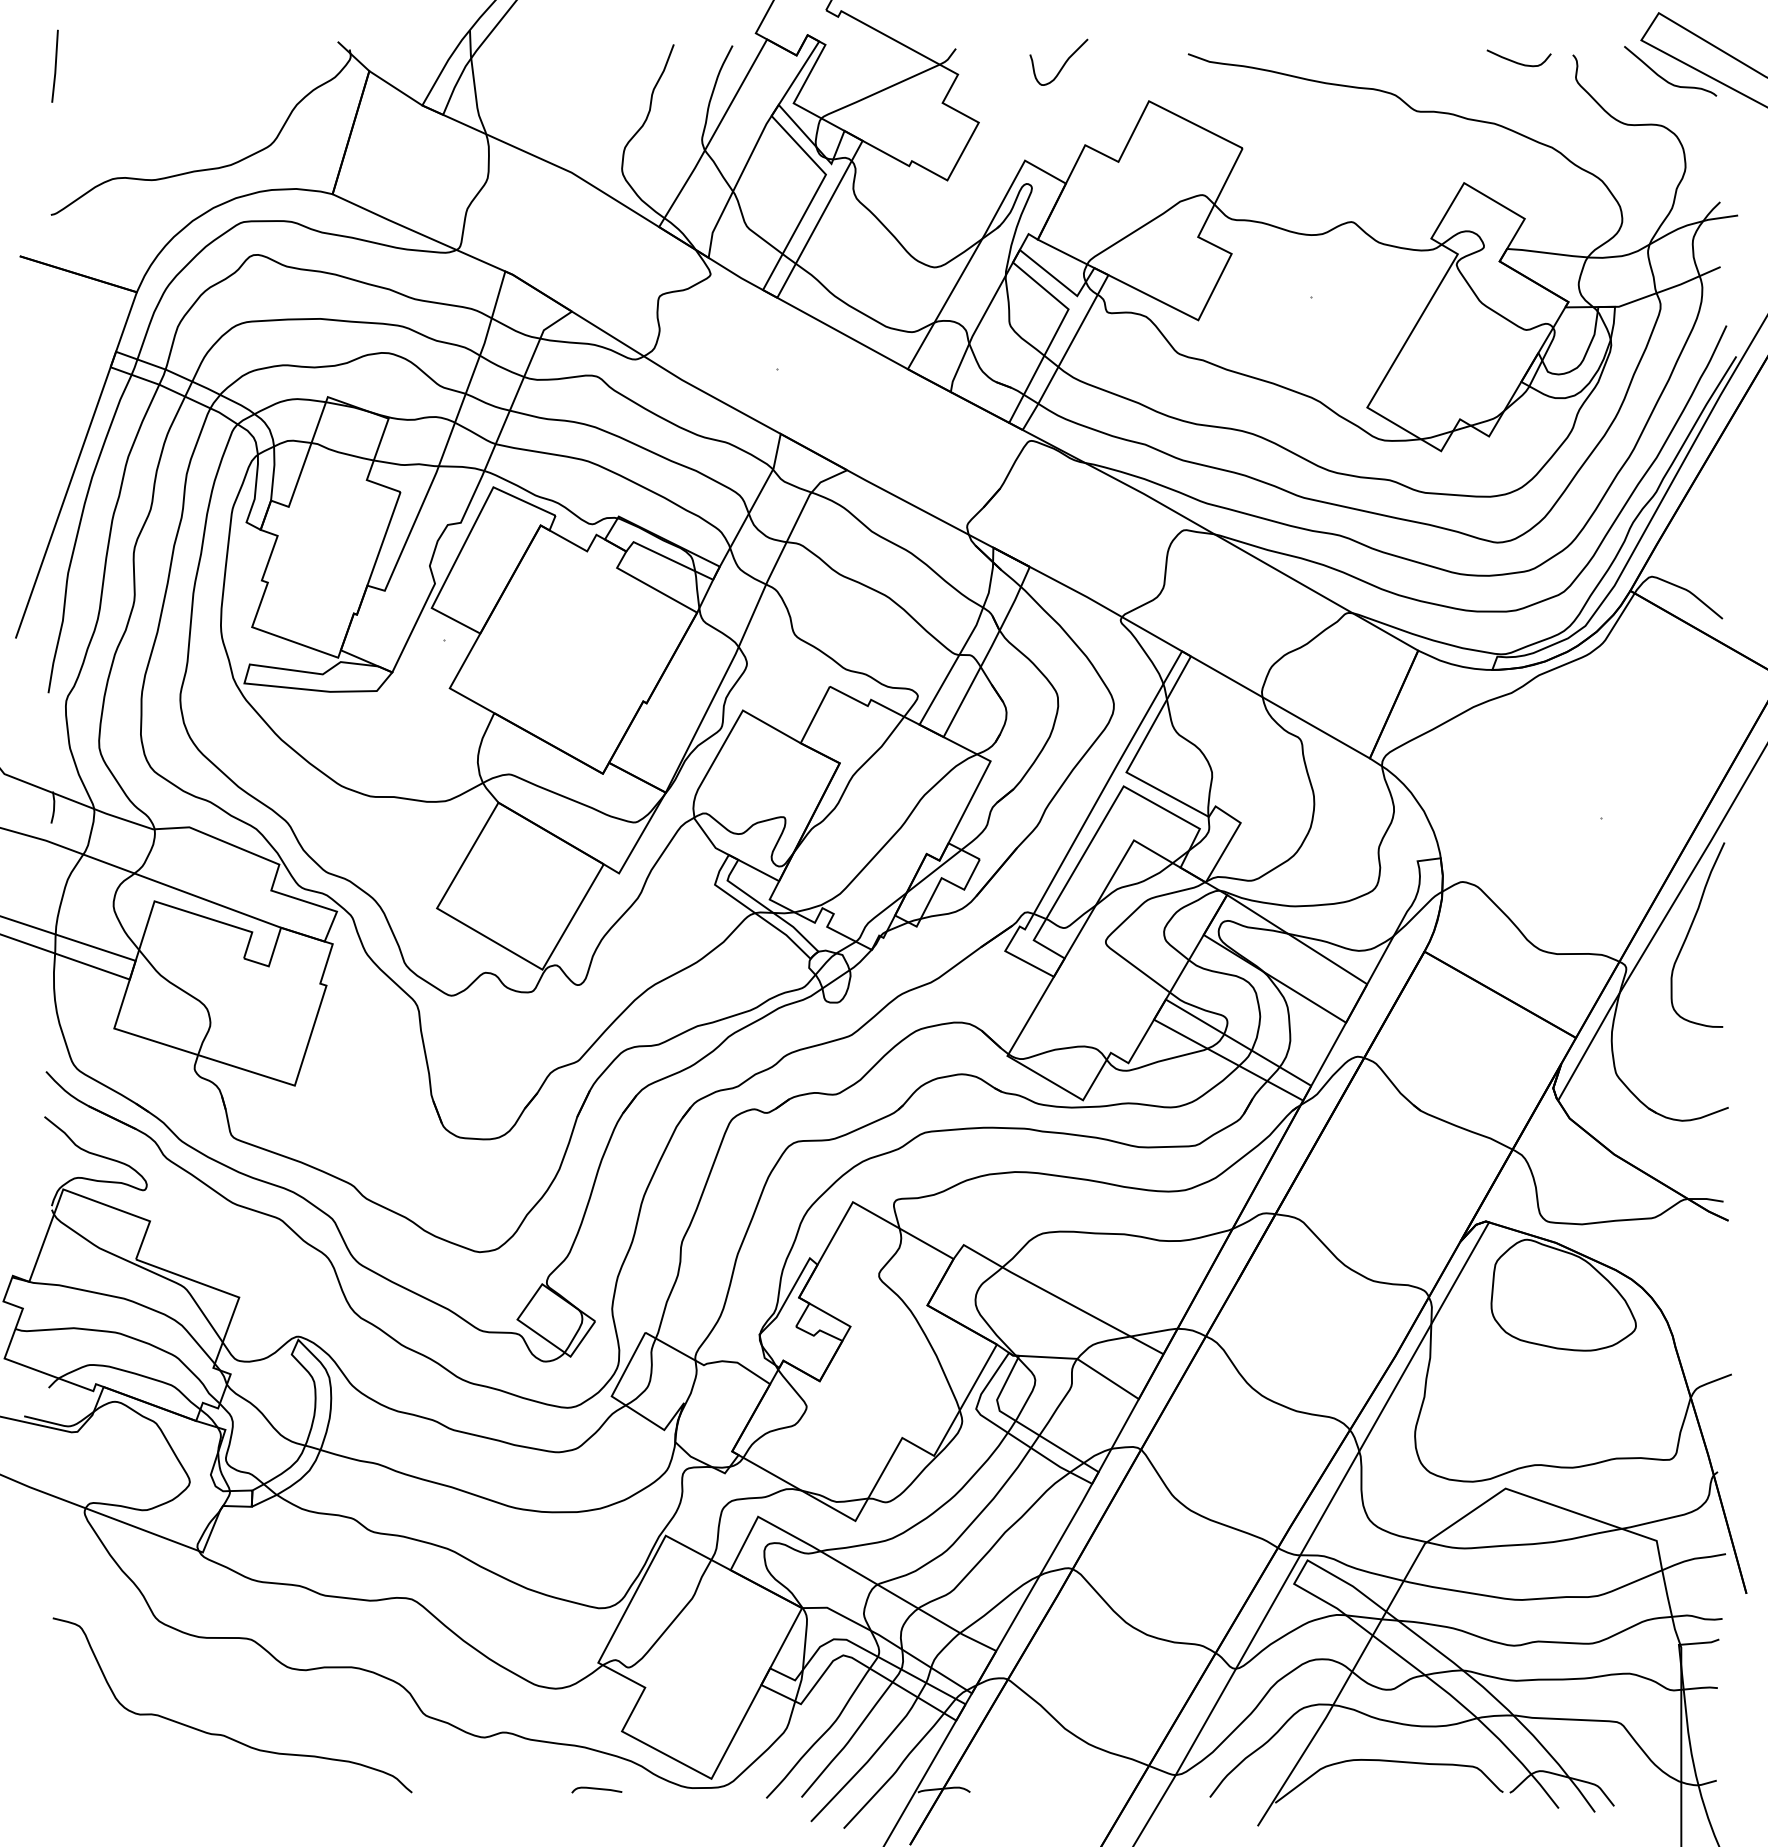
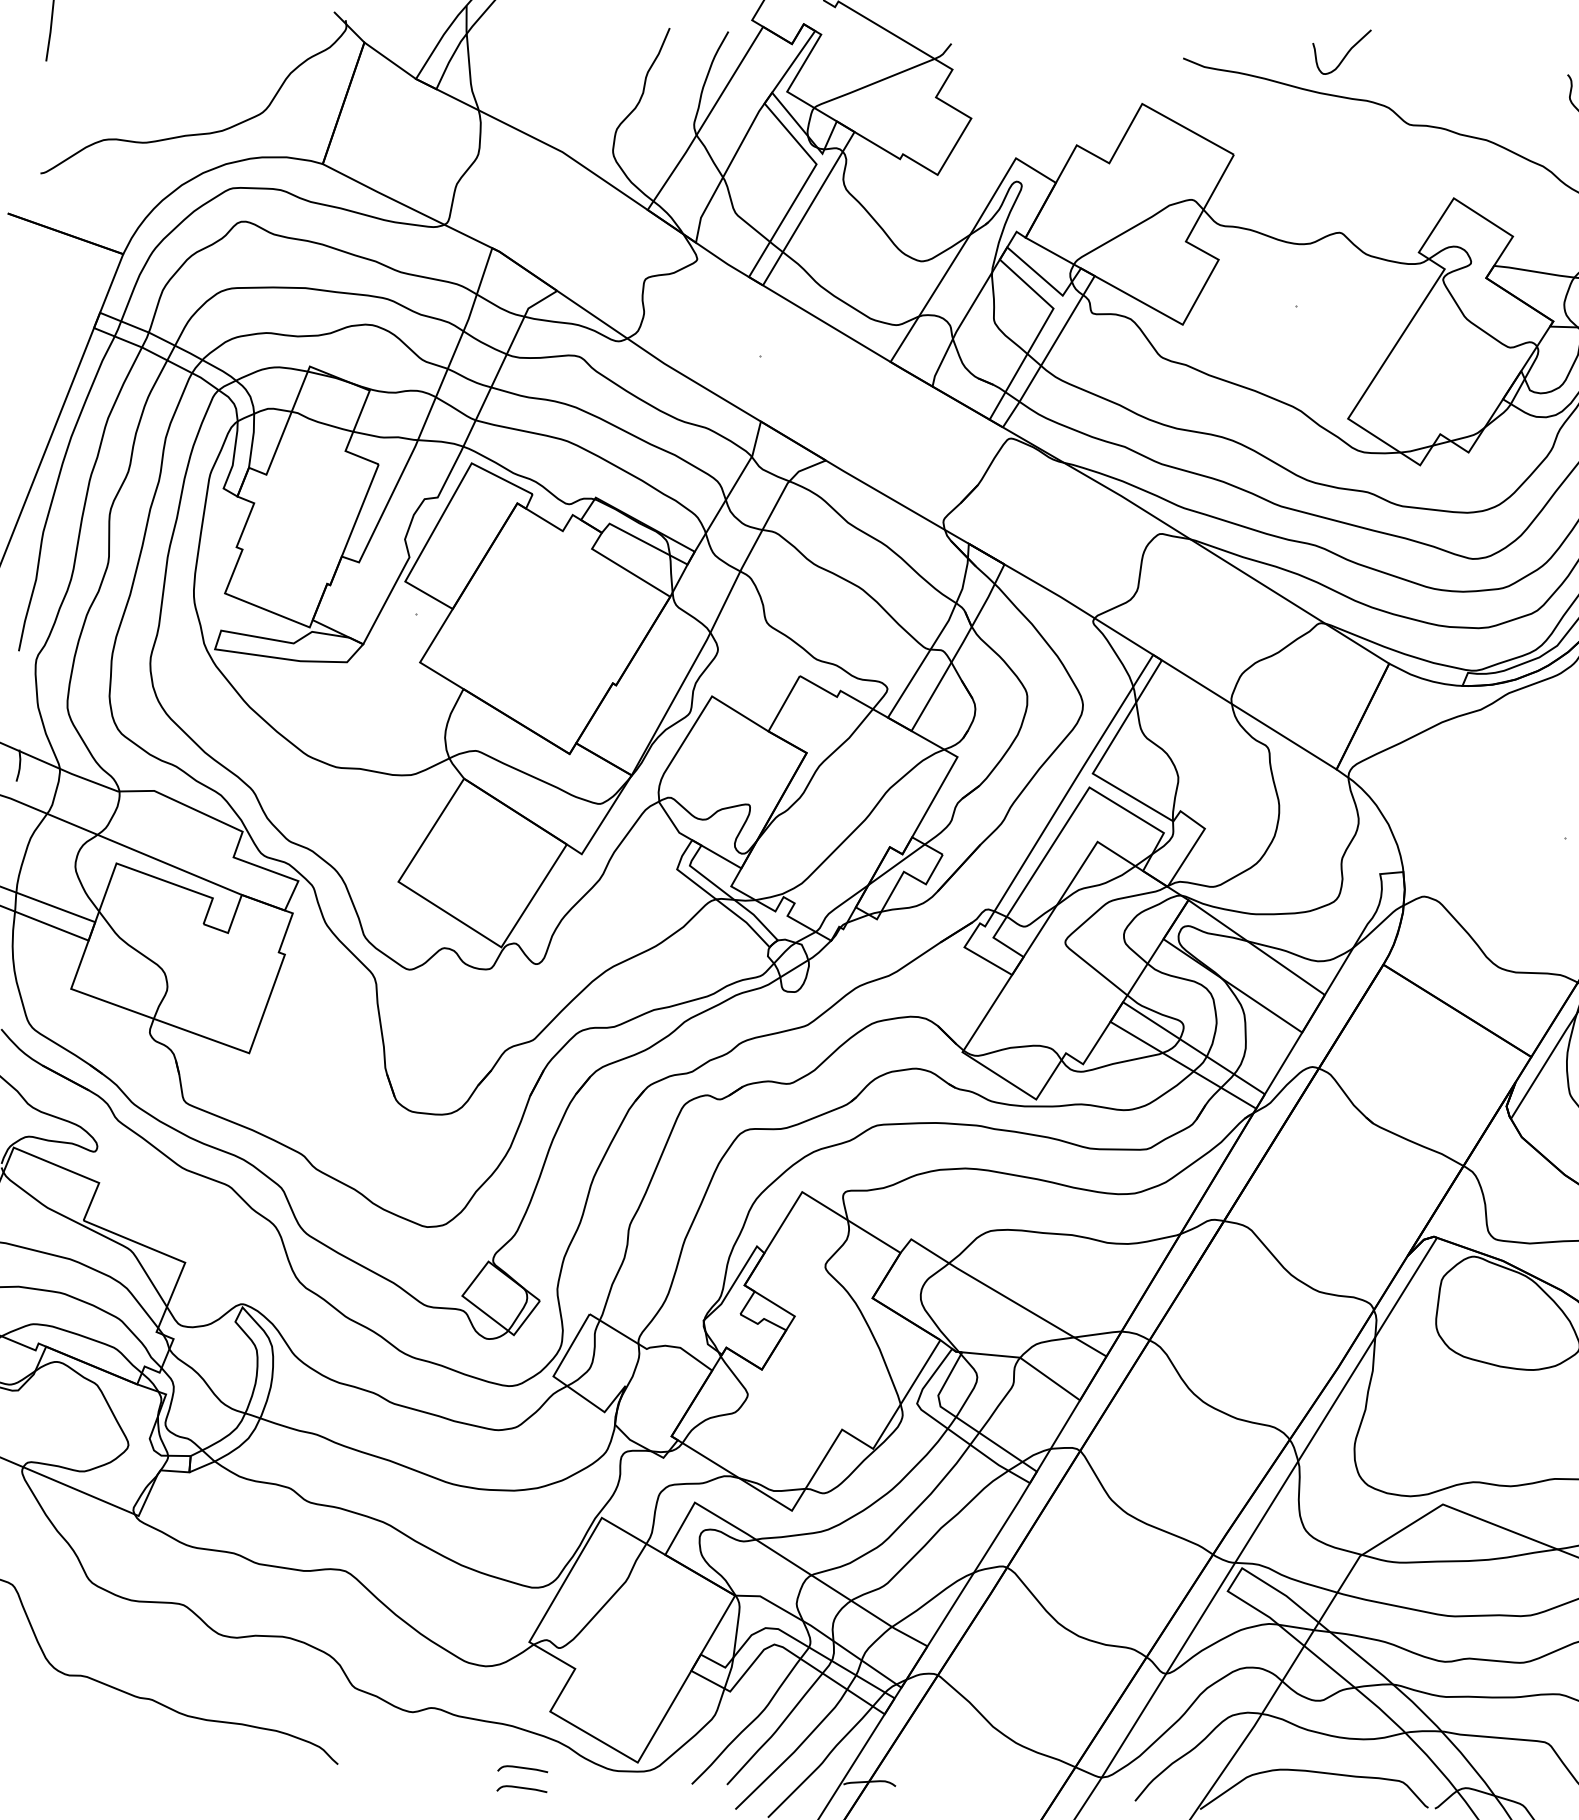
curve: (1516, 61) -> (1511, 78), removed
curve: (1062, 65) -> (1344, 55), moved
curve: (596, 1809) -> (521, 1788), added

